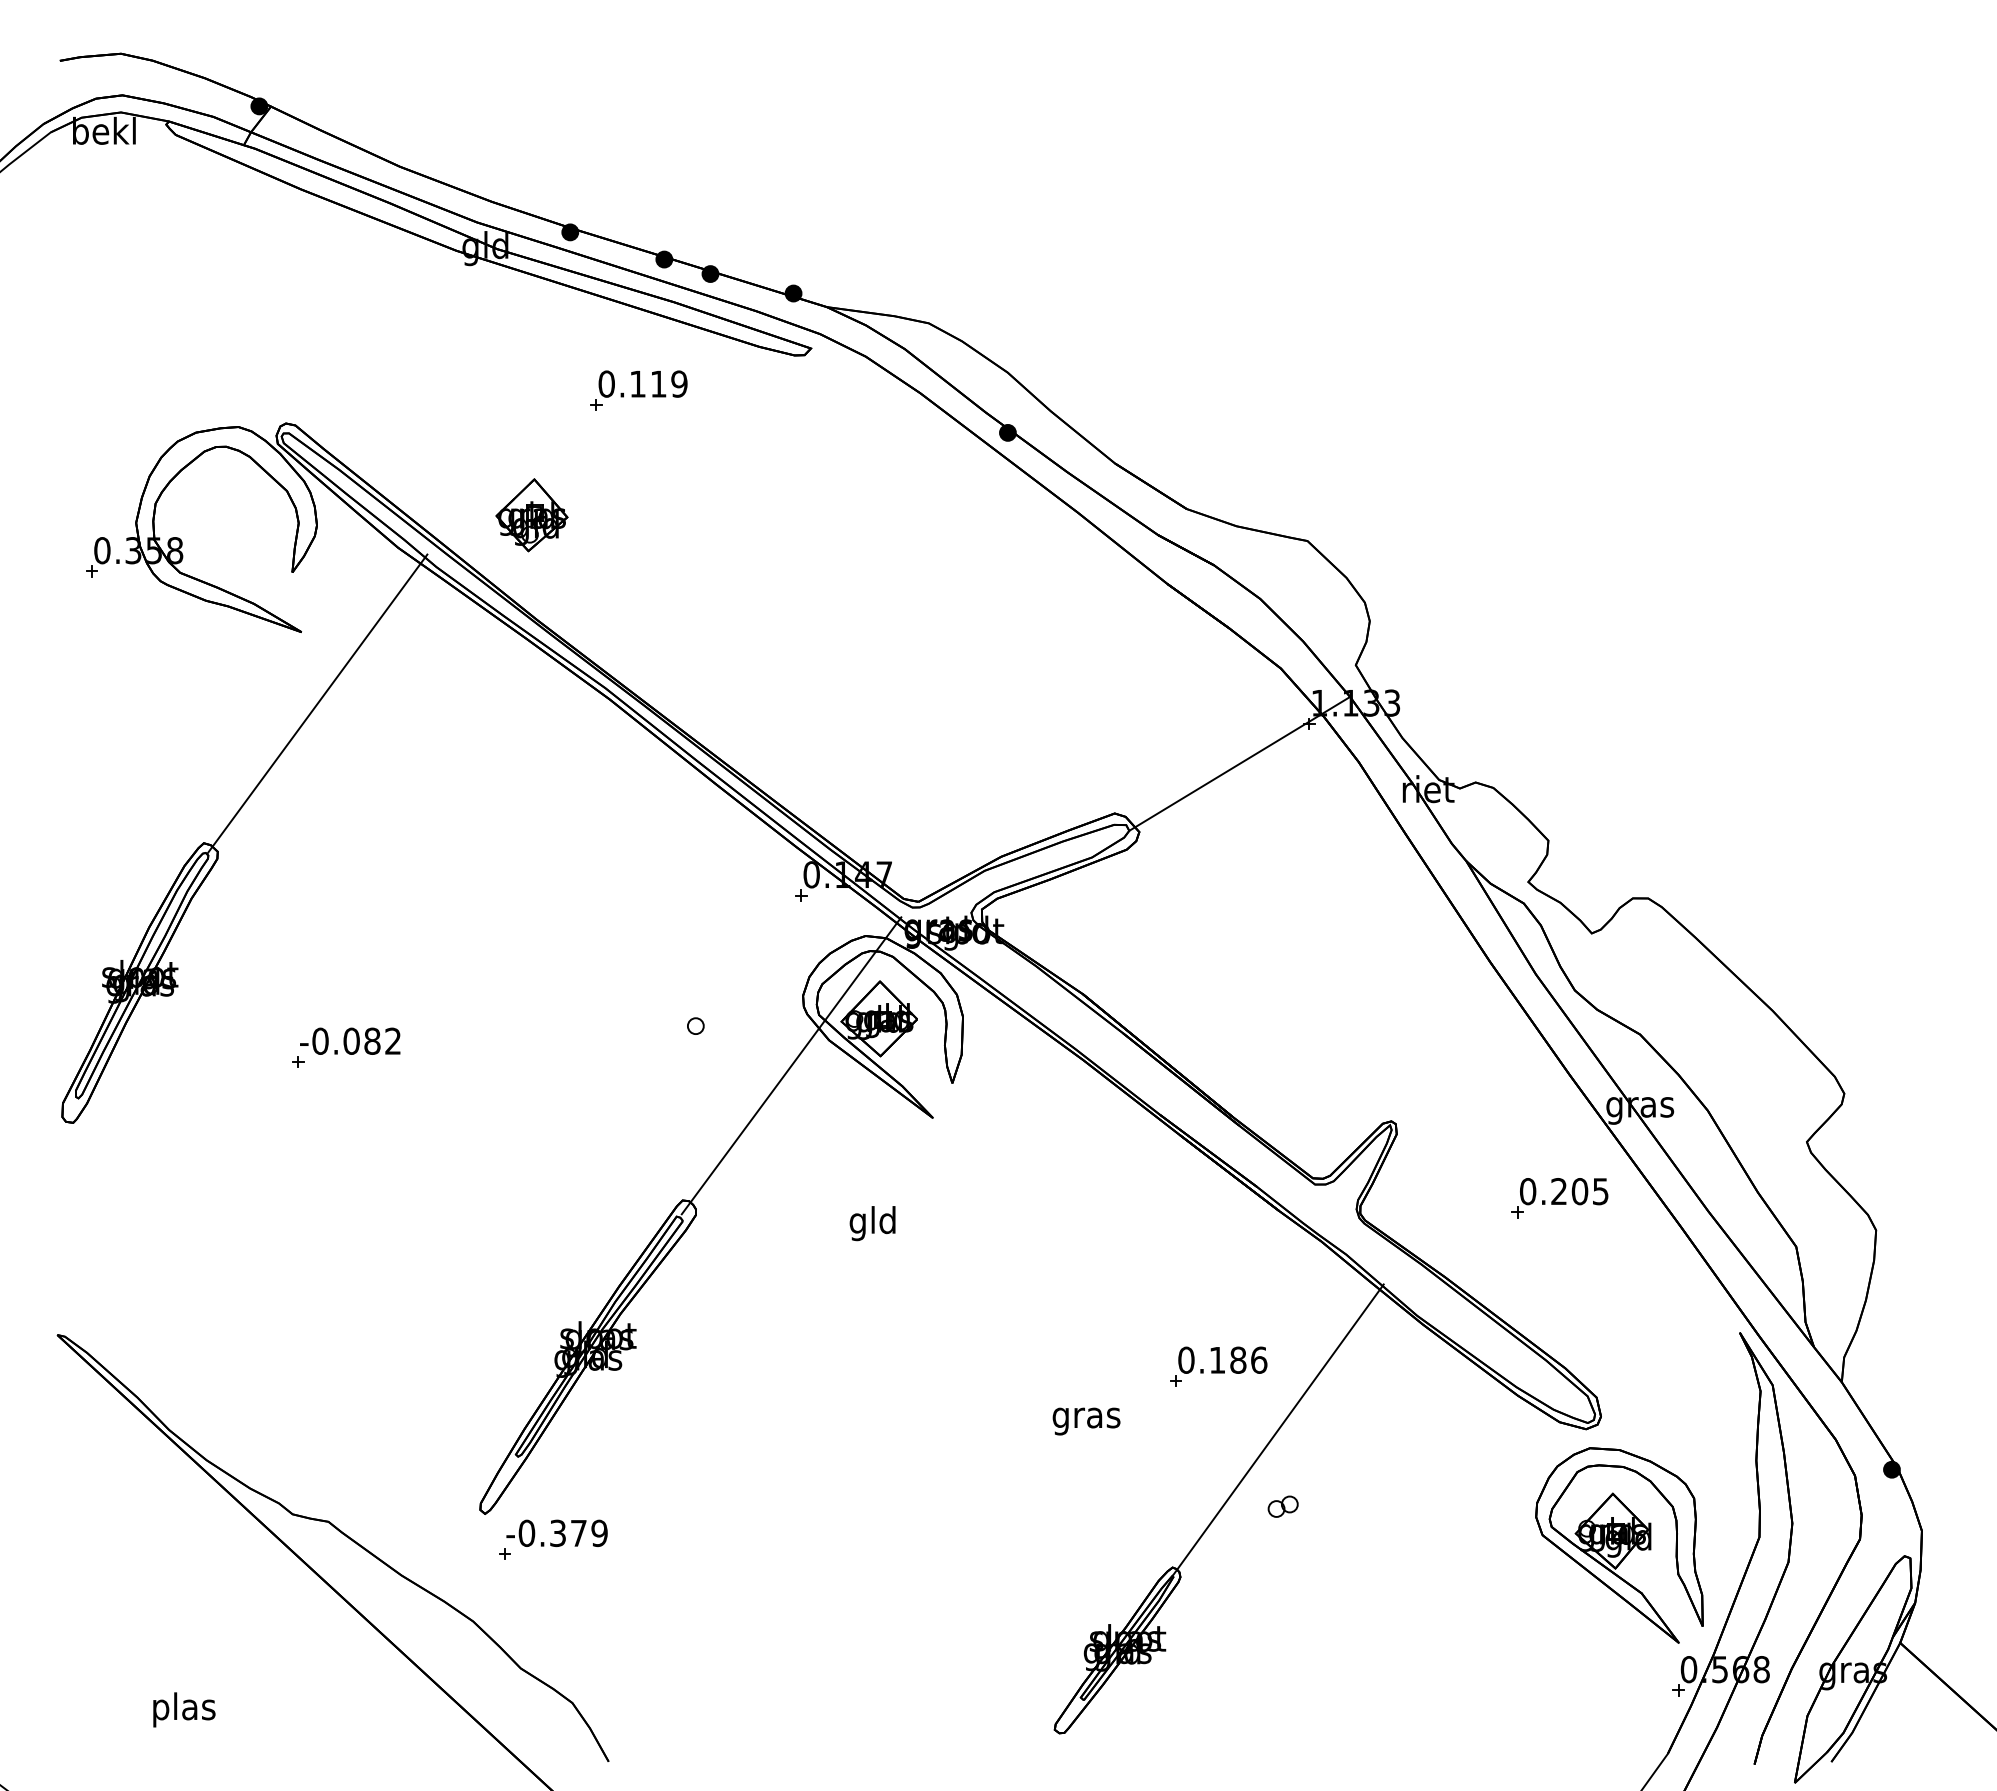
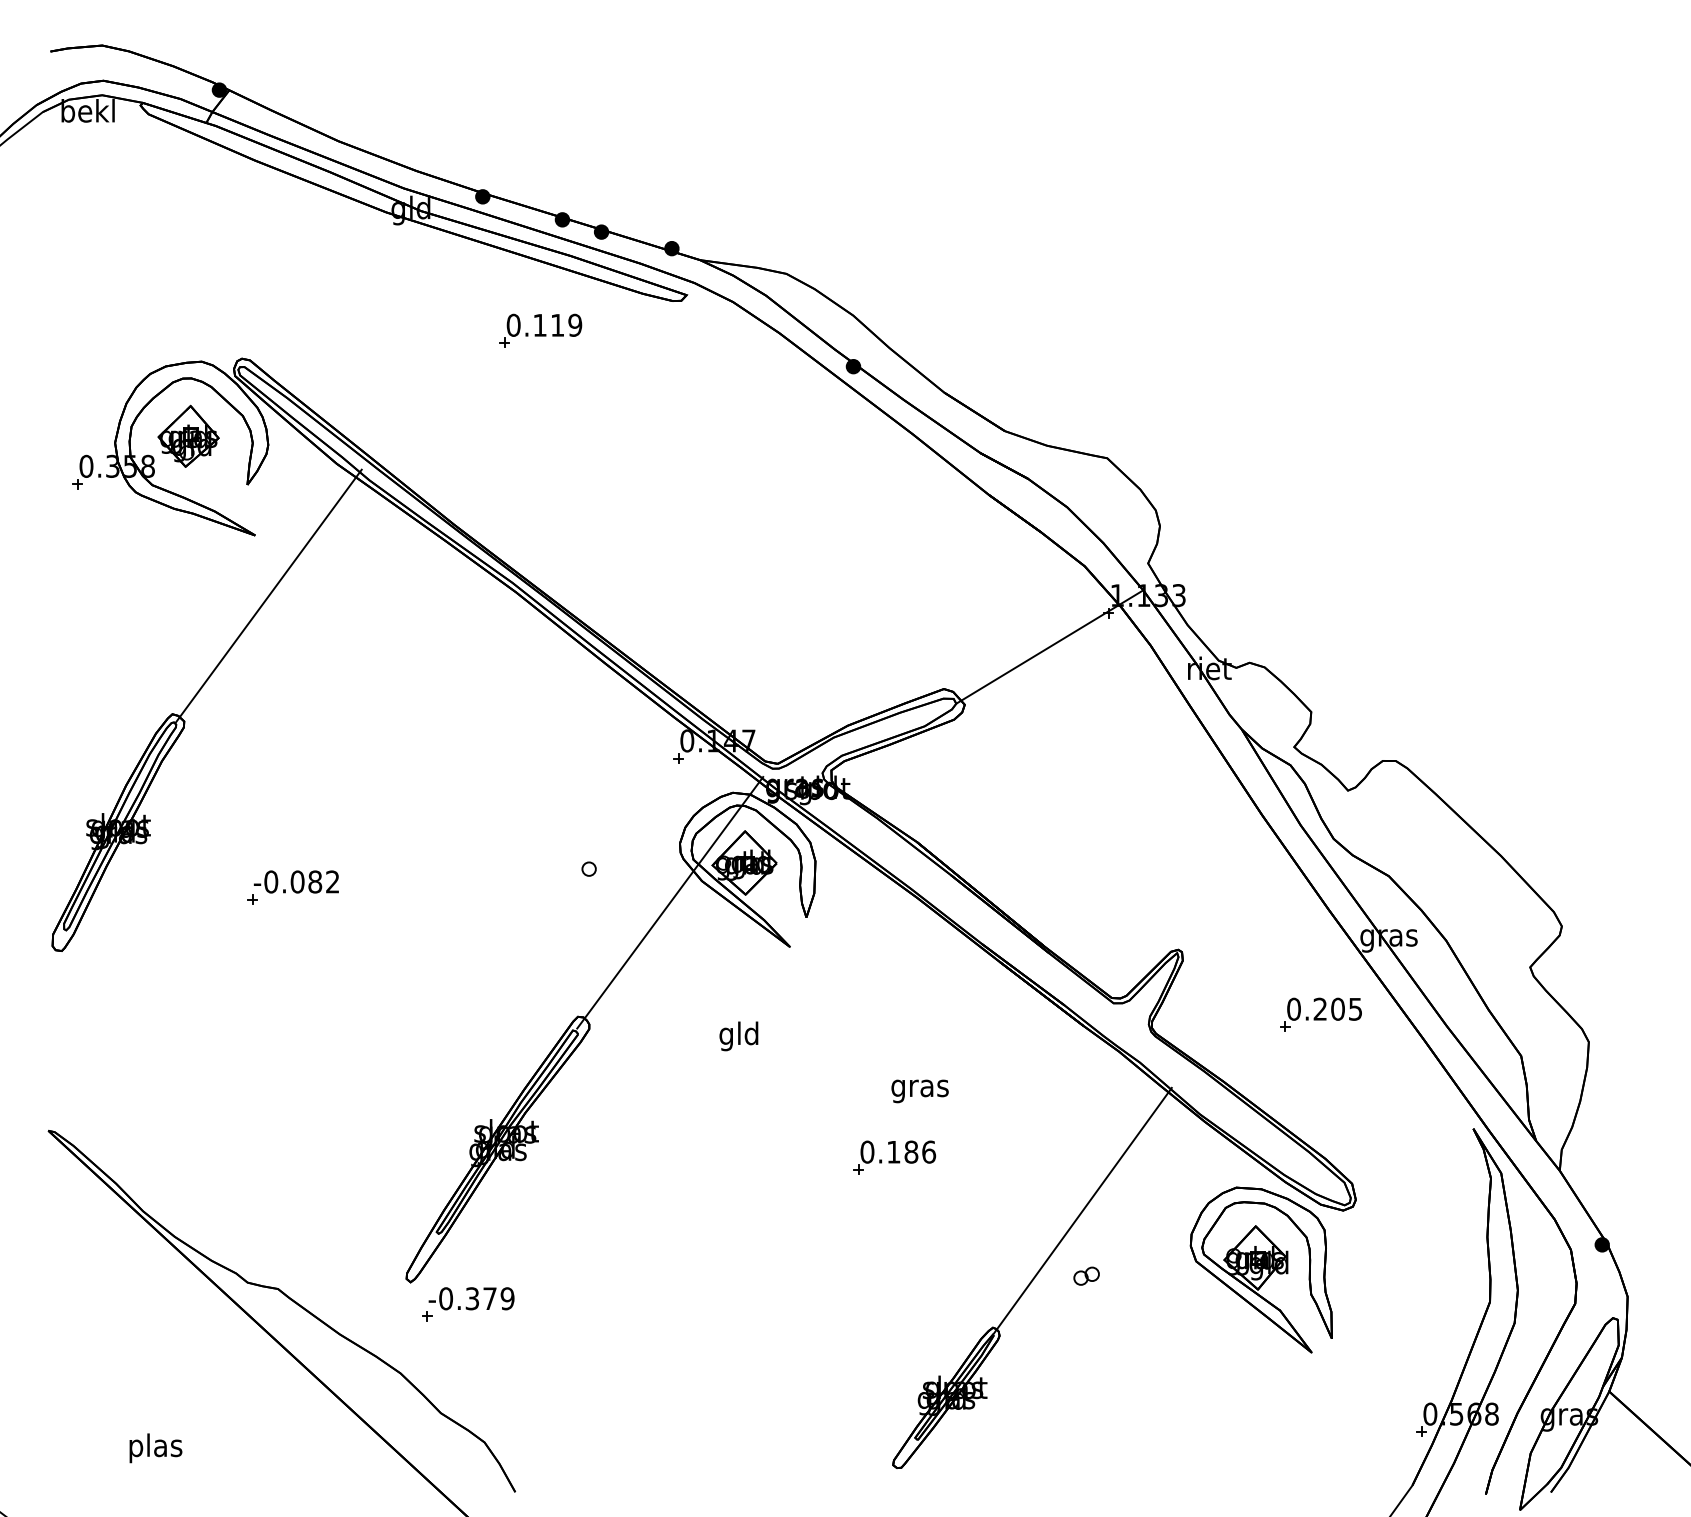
part: (531, 515) -> (188, 436), moved
part: (1218, 1366) -> (894, 1157), moved
text: (1086, 1421) -> (920, 1091), moved
part: (1619, 1545) -> (1261, 1270), moved

